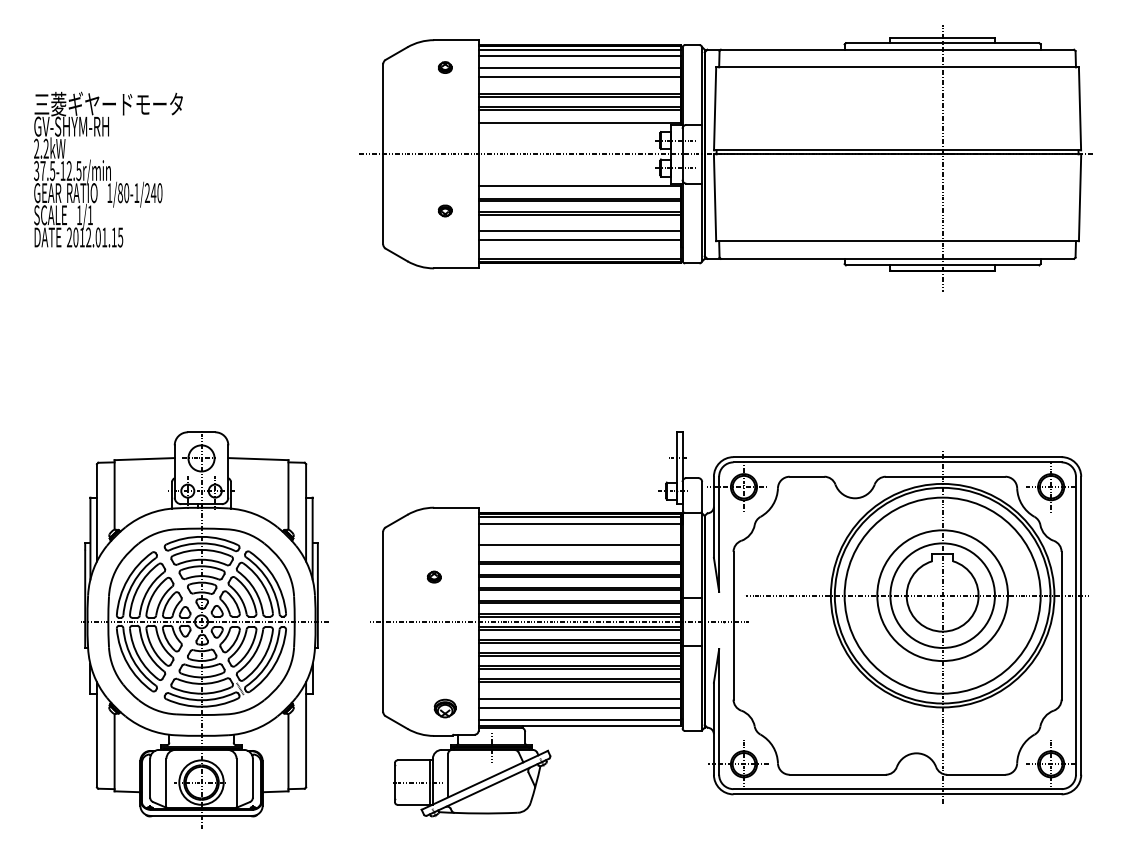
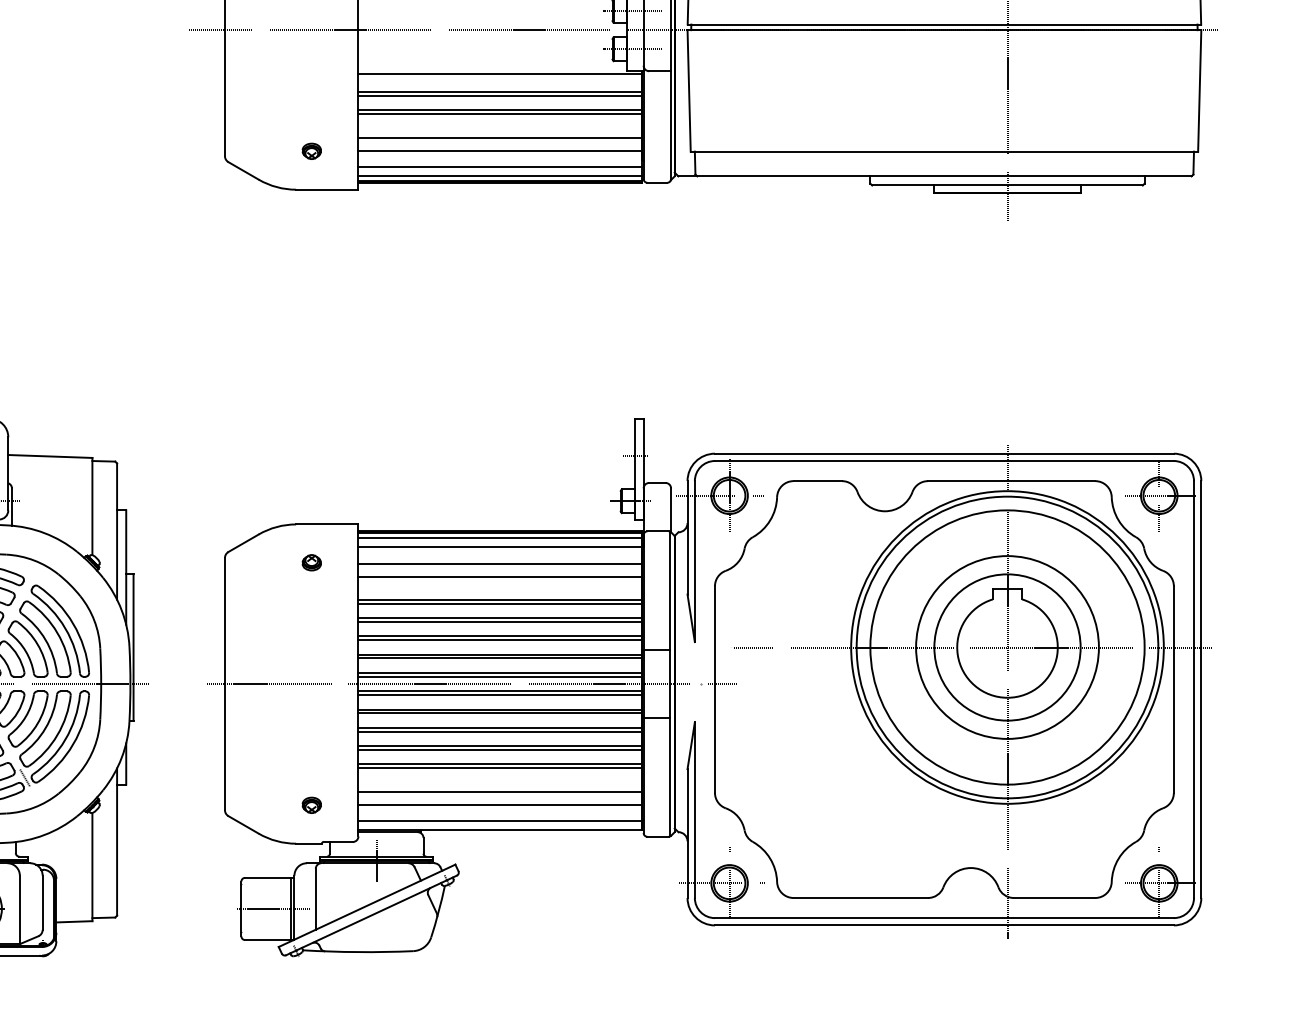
part: (444, 210) -> (310, 150), moved
line: (579, 252) -> (499, 167), added
line: (579, 535) -> (499, 563), added
part: (433, 576) -> (310, 561), moved
part: (445, 708) -> (312, 805), size x0.62

